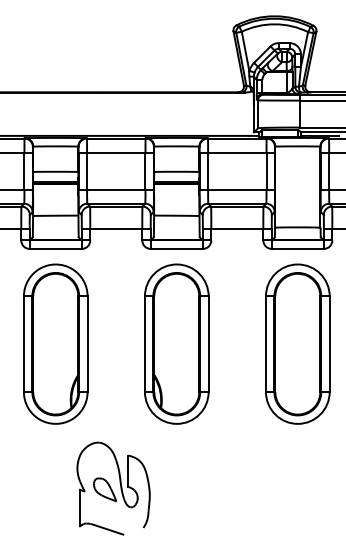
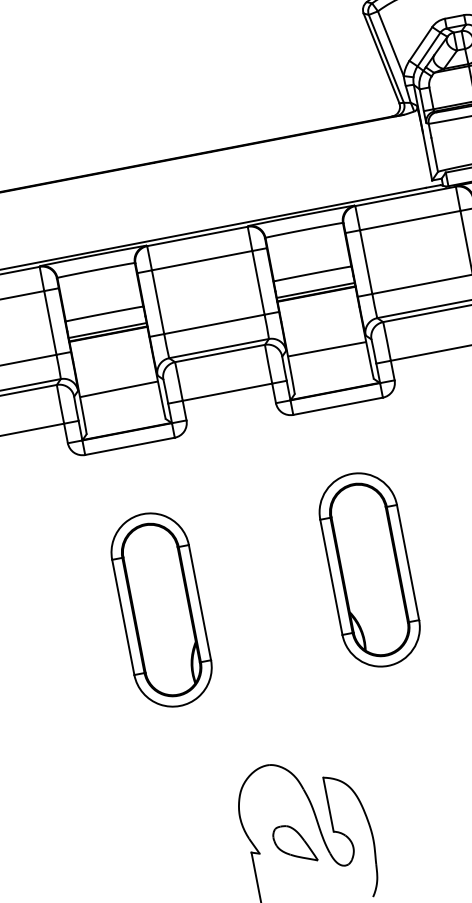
part: (55, 343) -> (160, 609), size x0.7
part: (176, 343) -> (368, 568), size x0.7

